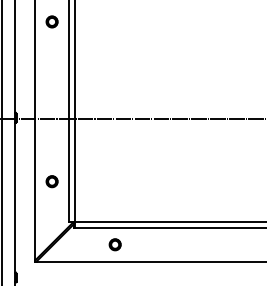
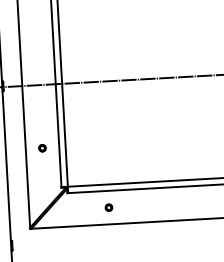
part: (51, 181) -> (41, 148), size x0.6
part: (114, 244) -> (108, 207), size x0.6

